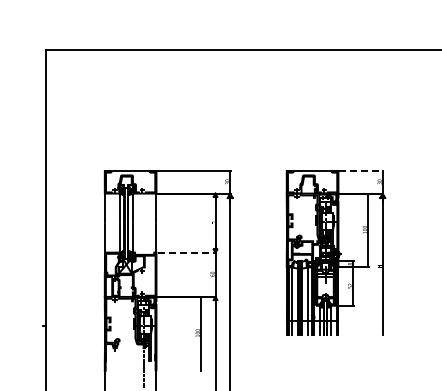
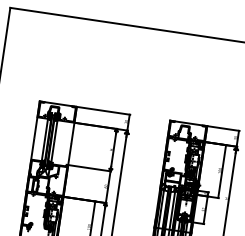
line: (361, 171) -> (223, 128), dashed -> solid
line: (187, 252) -> (90, 168), dashed -> solid

